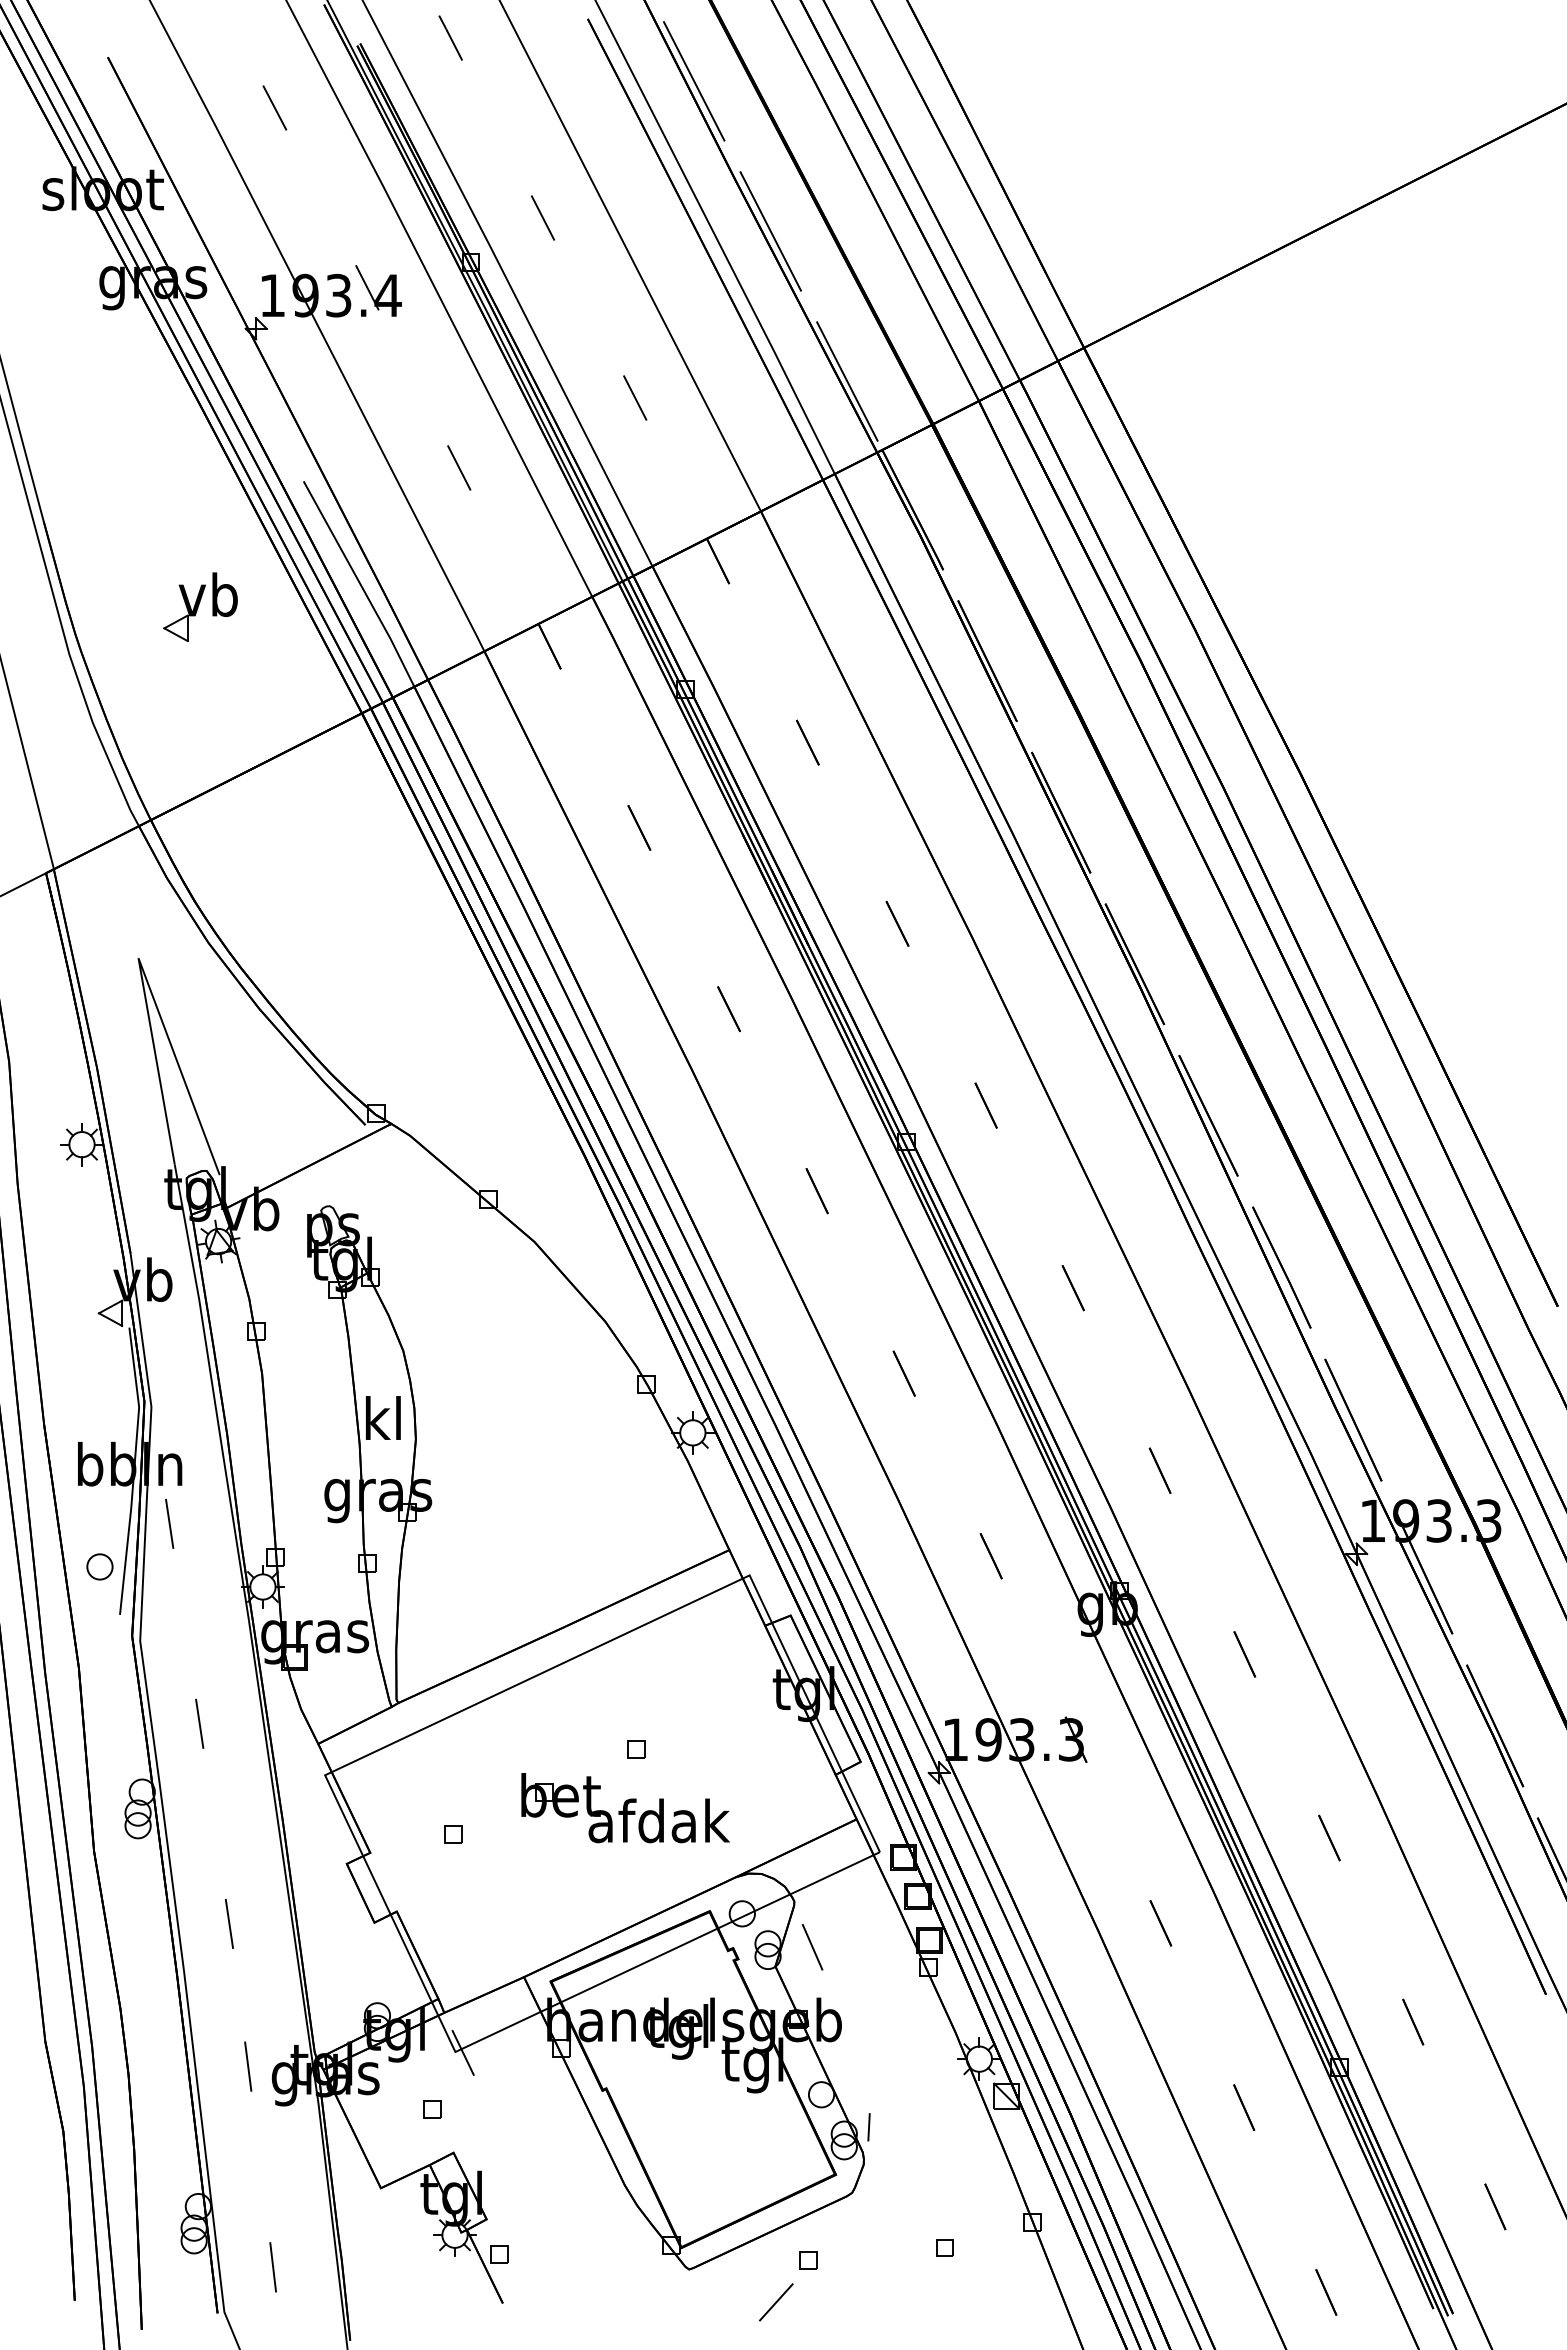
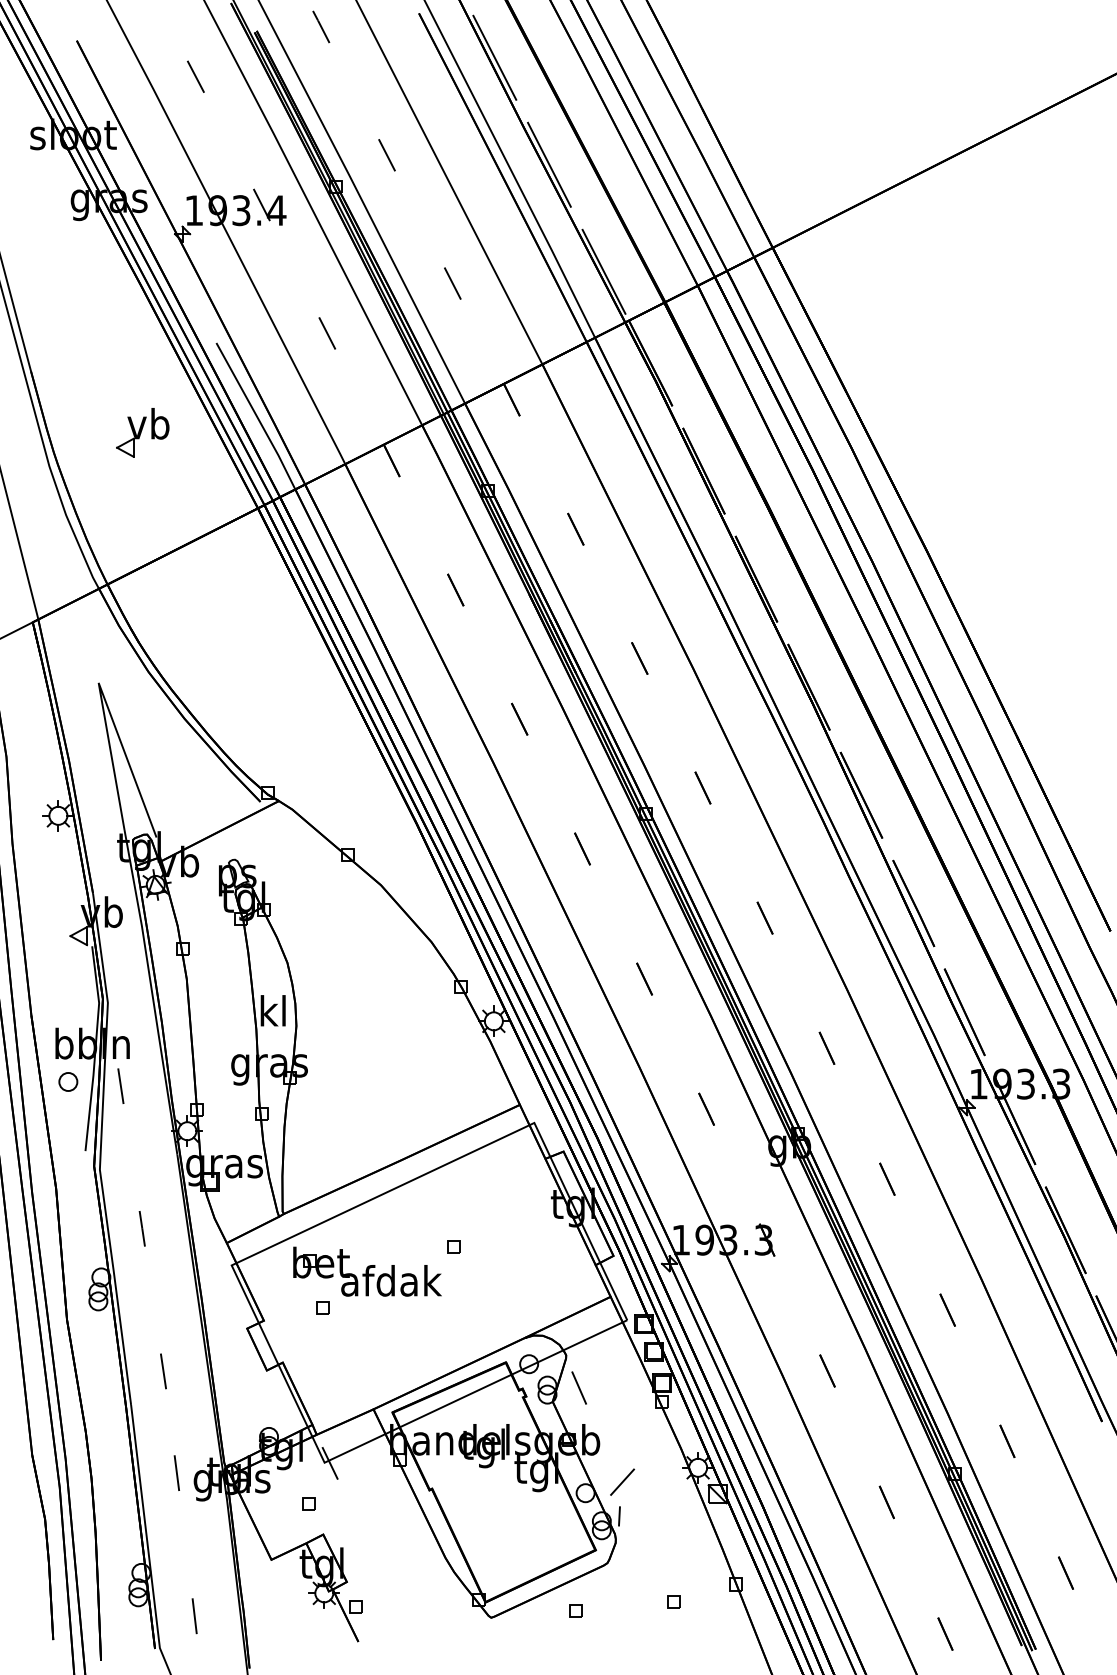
part: (99, 1566) -> (68, 1081), moved
part: (625, 1808) -> (367, 1272), moved
line: (776, 2302) -> (622, 1482), moved

